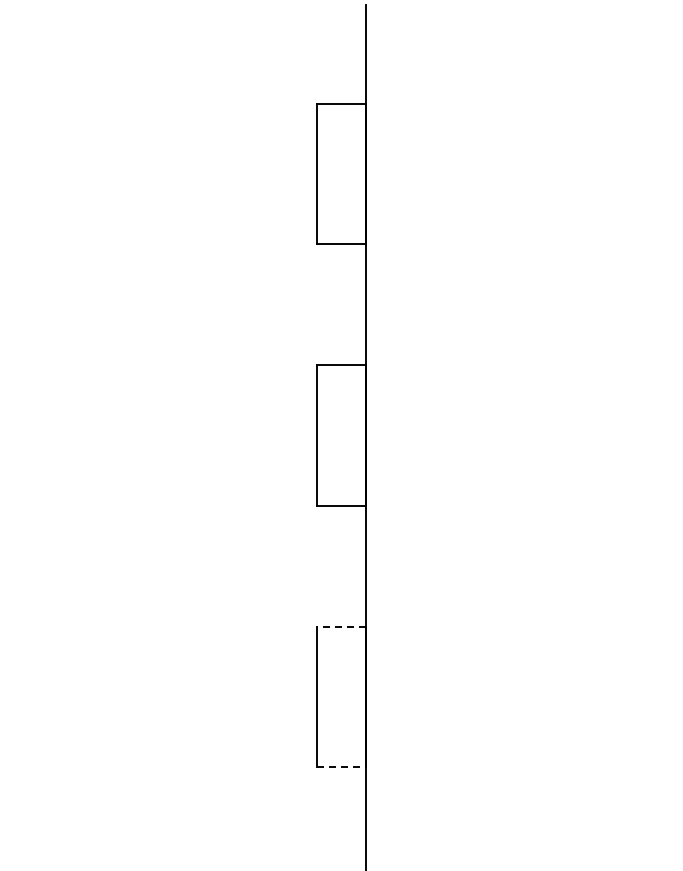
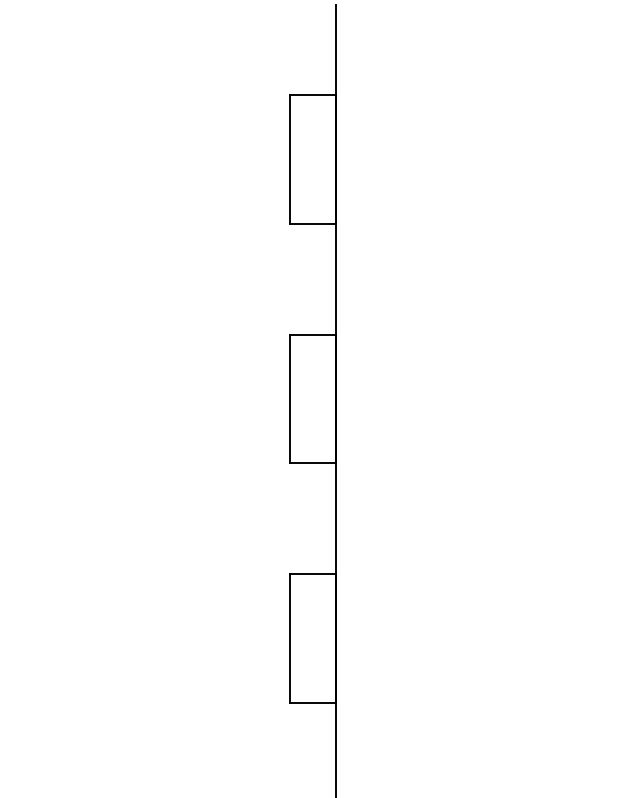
line: (342, 627) -> (313, 574), dashed -> solid
line: (342, 767) -> (313, 703), dashed -> solid

